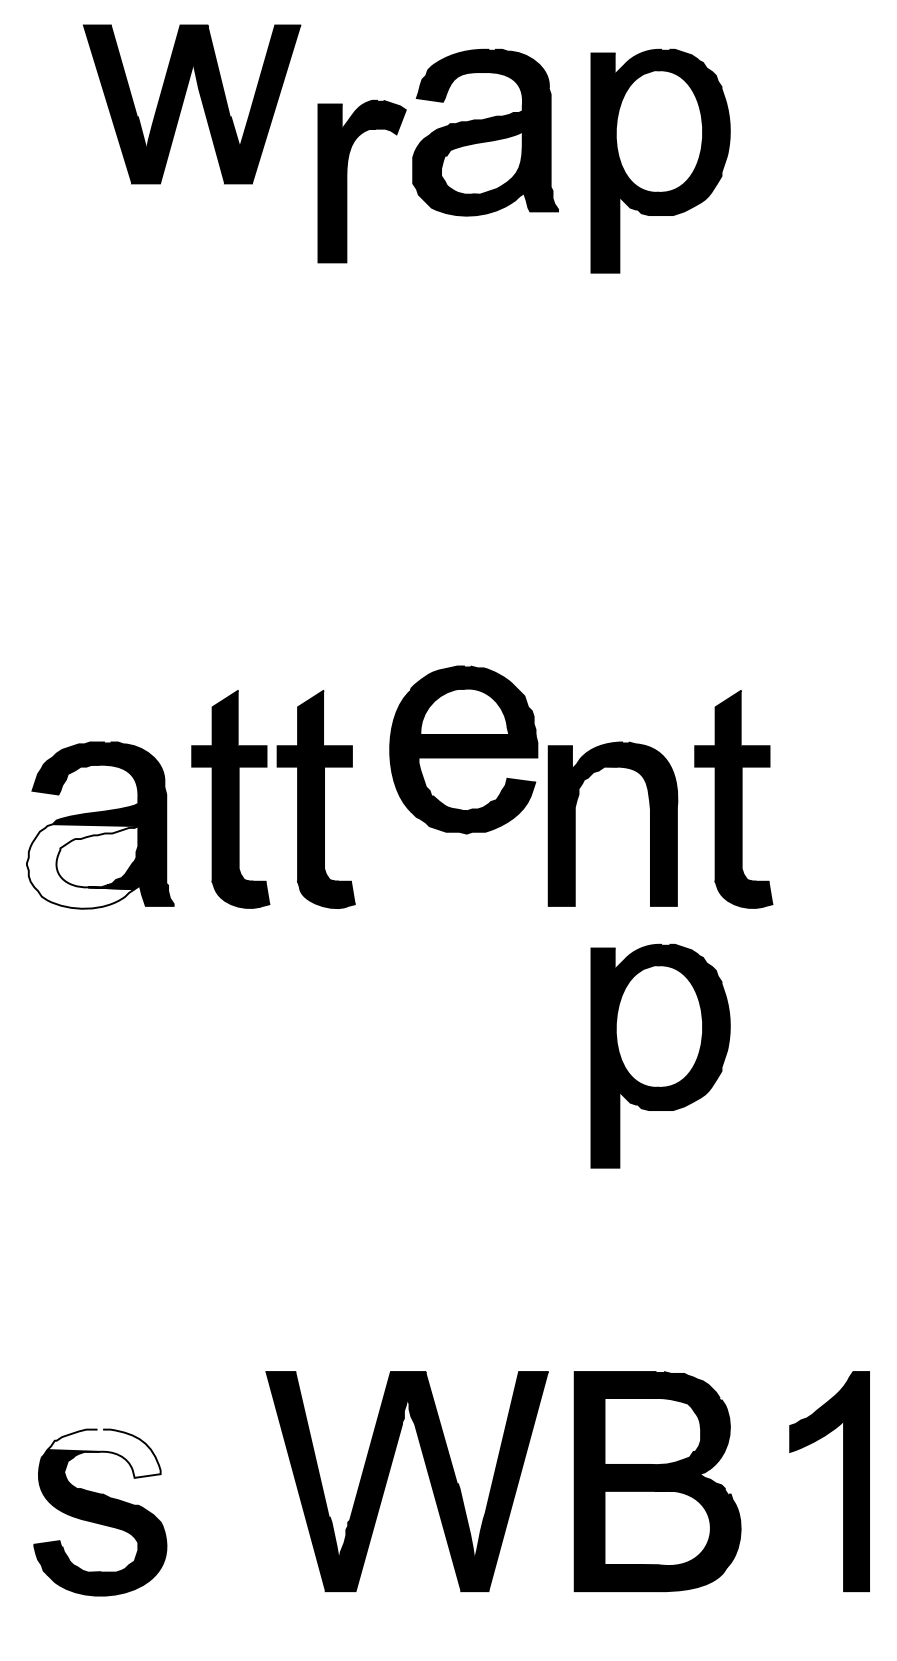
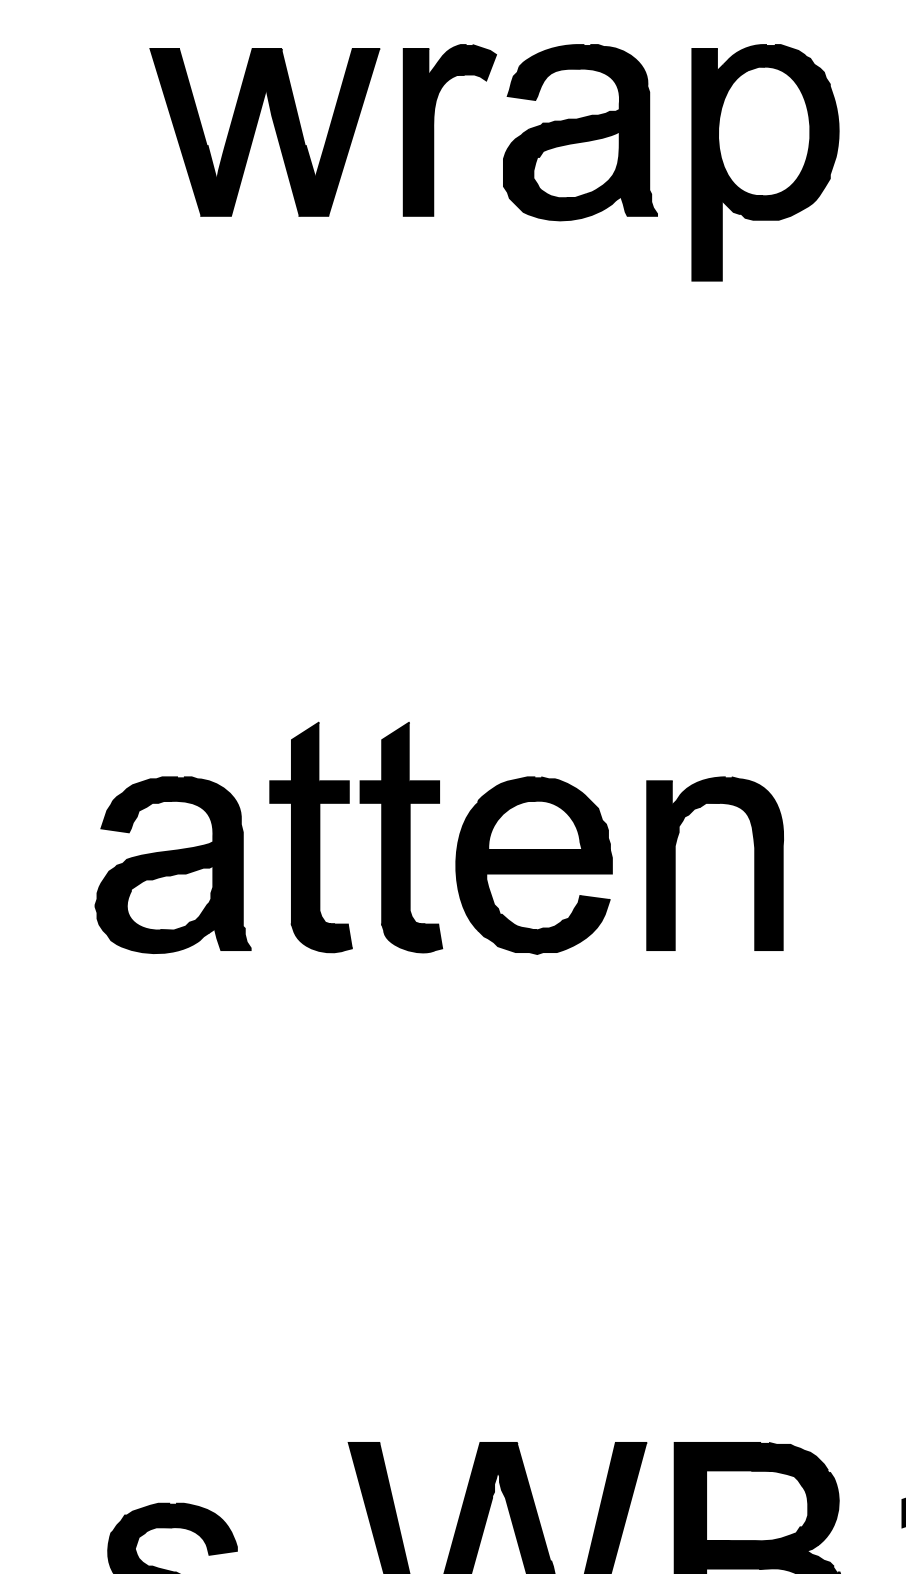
part: (183, 103) -> (255, 131), moved
part: (347, 181) -> (434, 130), moved
part: (463, 749) -> (533, 865), moved
part: (733, 799) -> (842, 837), removed
fill: (82, 866) -> (154, 908), added
part: (660, 1055) -> (765, 1108), removed
fill: (103, 1453) -> (176, 1529), added

